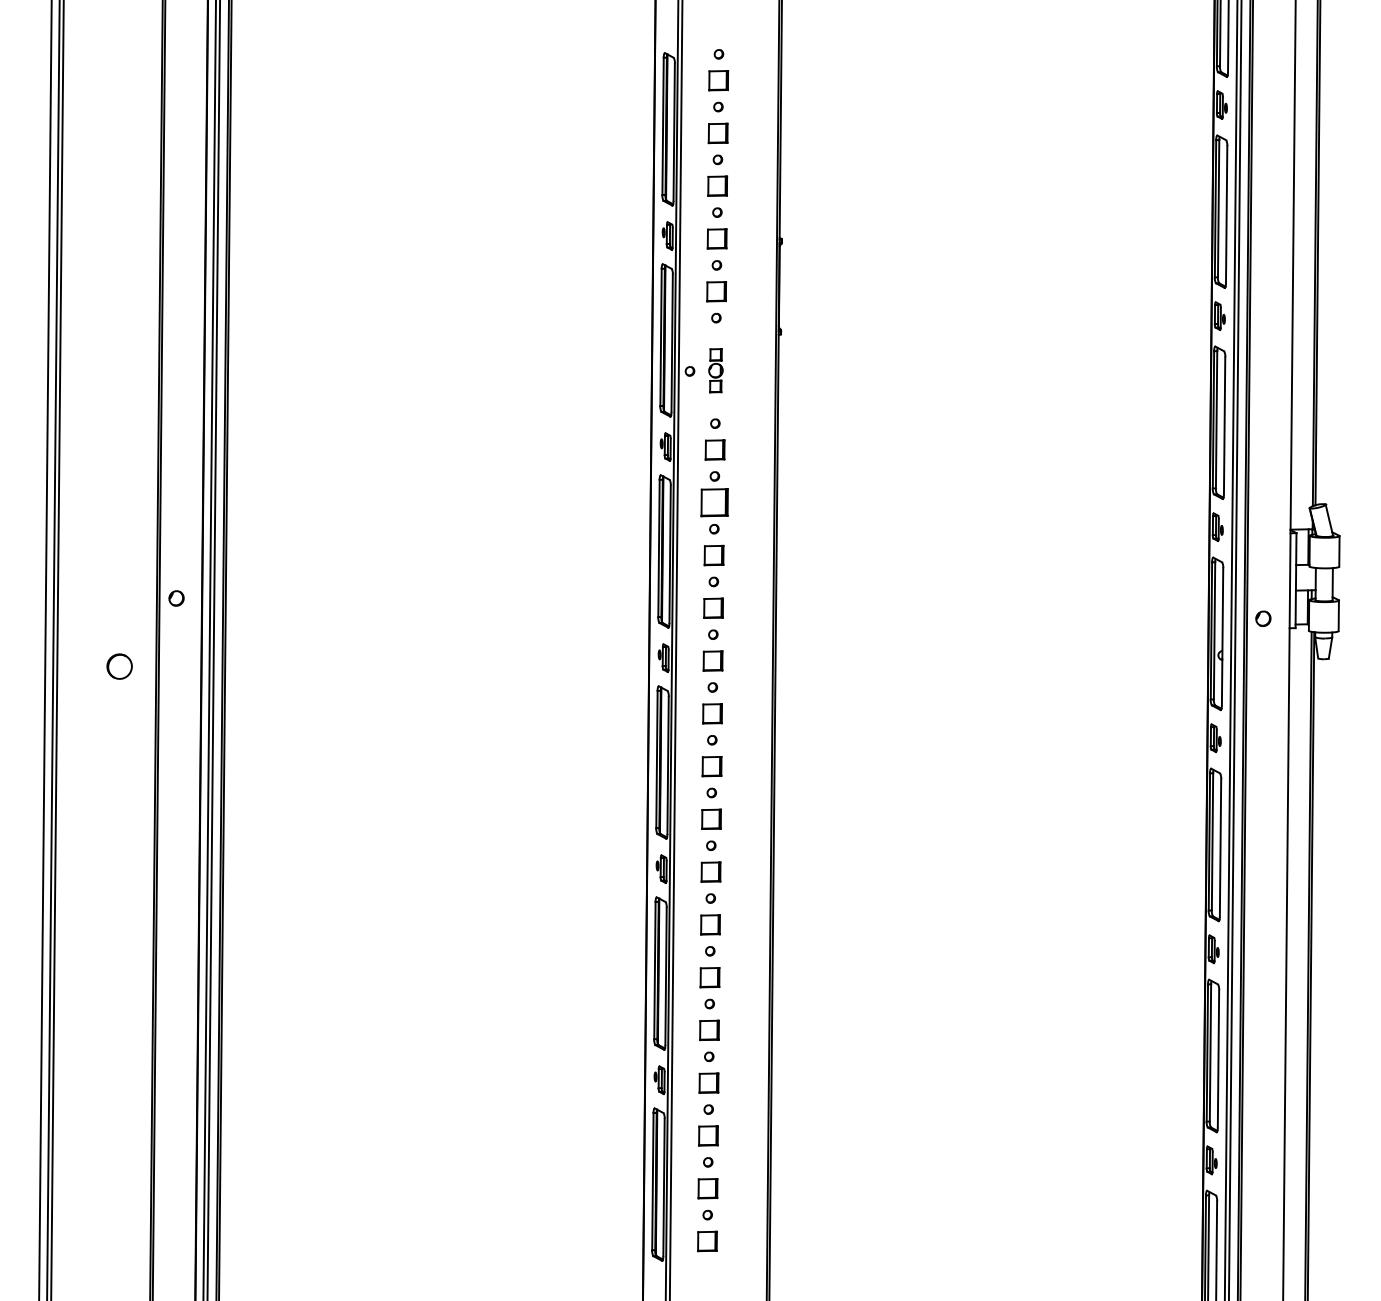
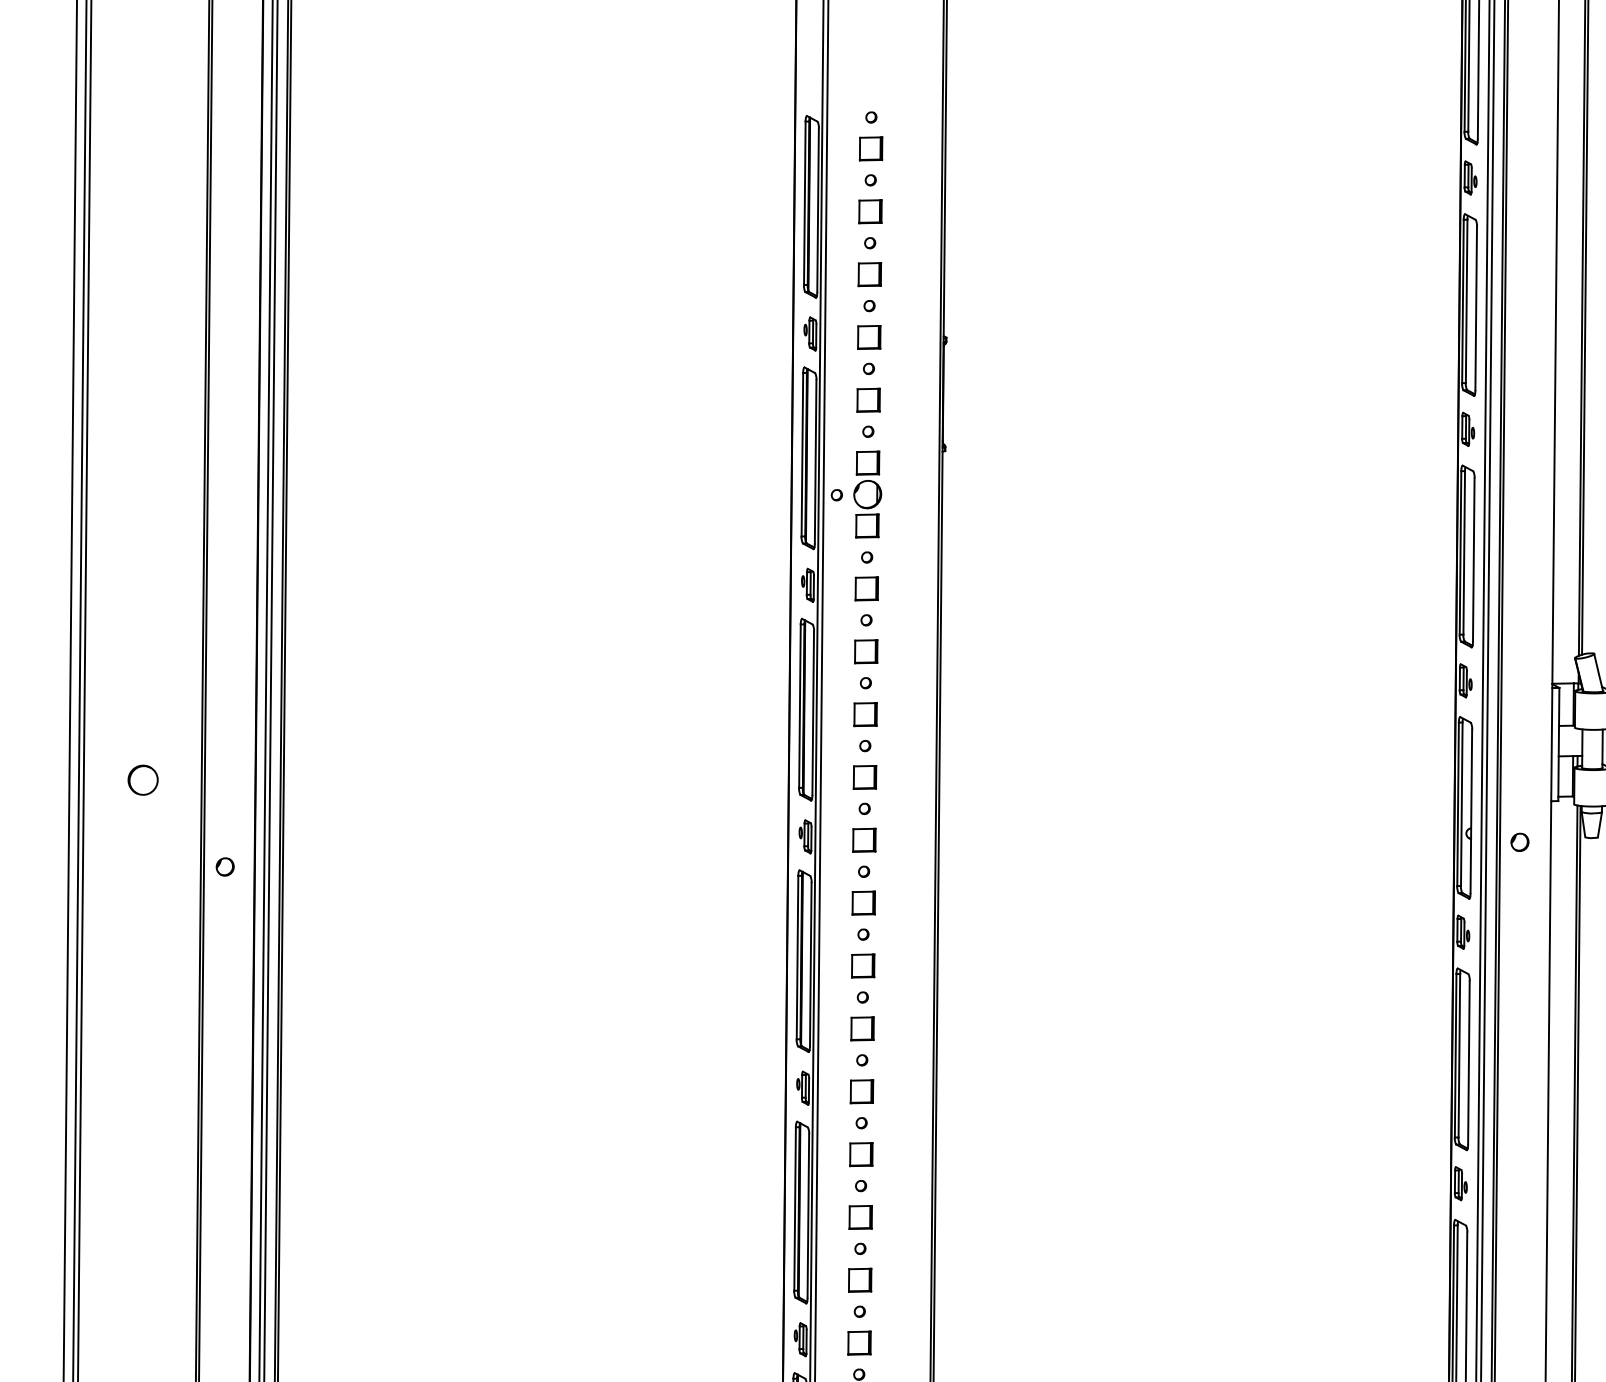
part: (715, 370) -> (867, 494), size x1.67
part: (714, 502) -> (866, 651), size x0.71
part: (176, 598) -> (225, 867), moved
part: (1263, 618) -> (1520, 842), moved
part: (119, 666) -> (142, 780), moved

